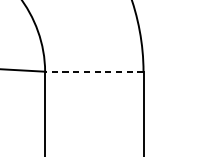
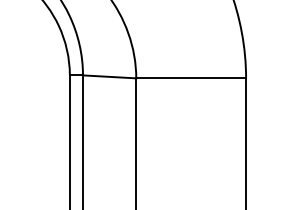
line: (94, 71) -> (191, 78), dashed -> solid

